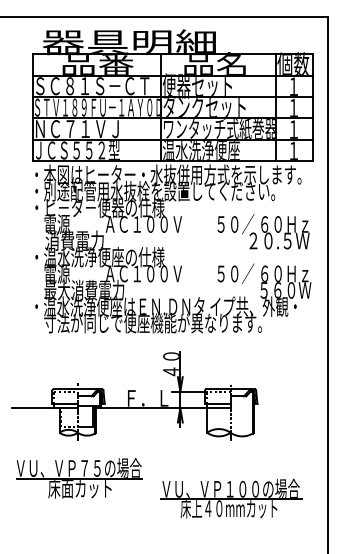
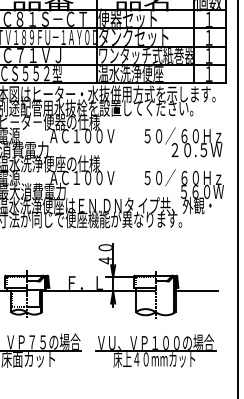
line: (278, 408) -> (196, 291), added
part: (231, 498) -> (156, 350), moved

